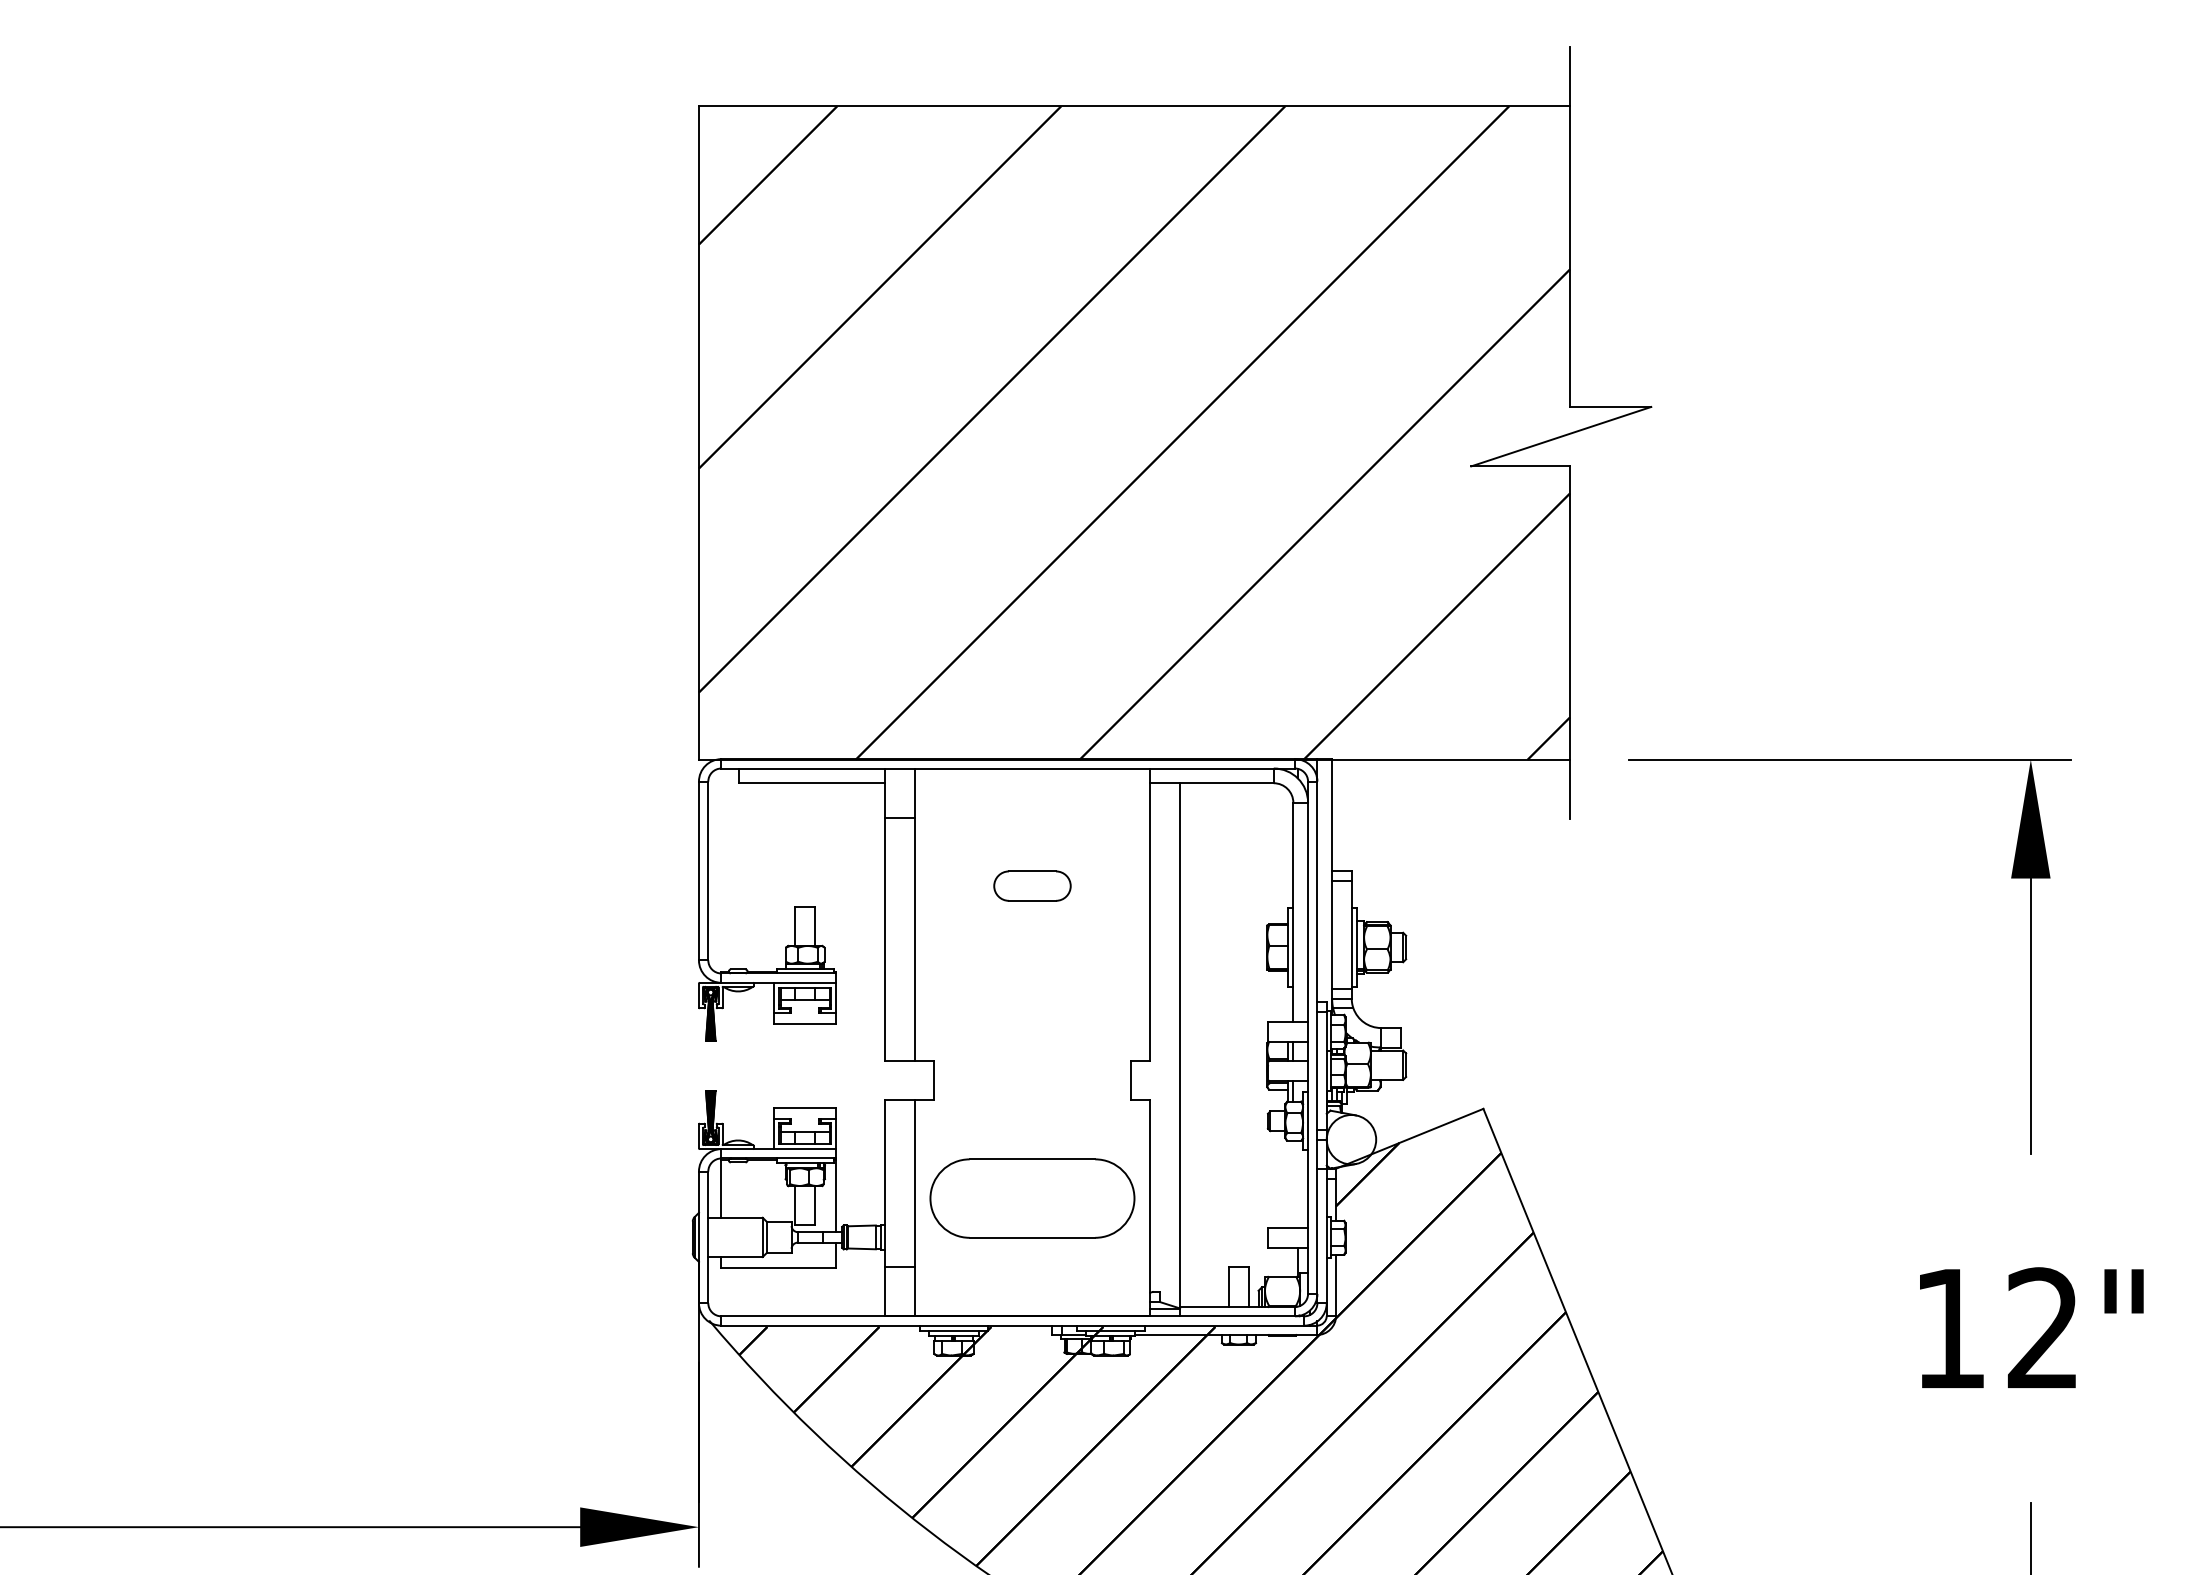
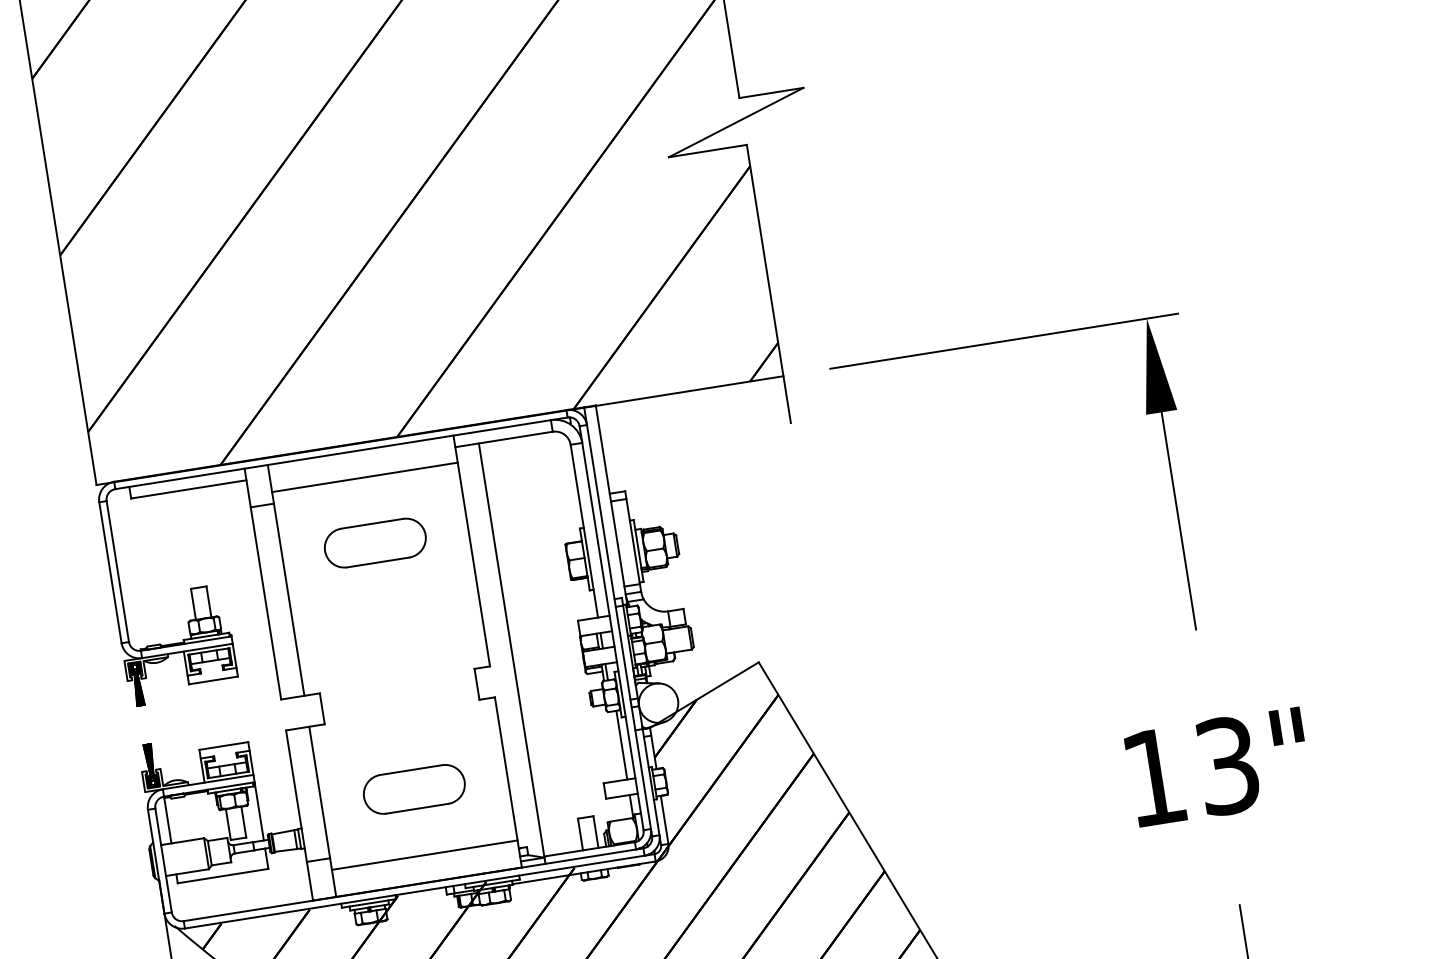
line: (1032, 802) -> (364, 477), added
part: (1032, 885) -> (375, 542), size x1.67
line: (1297, 1184) -> (621, 745), added
part: (1032, 1198) -> (414, 789), size x0.62
line: (1032, 1281) -> (424, 854), added
text: (2042, 1328) -> (1227, 765), 12" -> 13"

